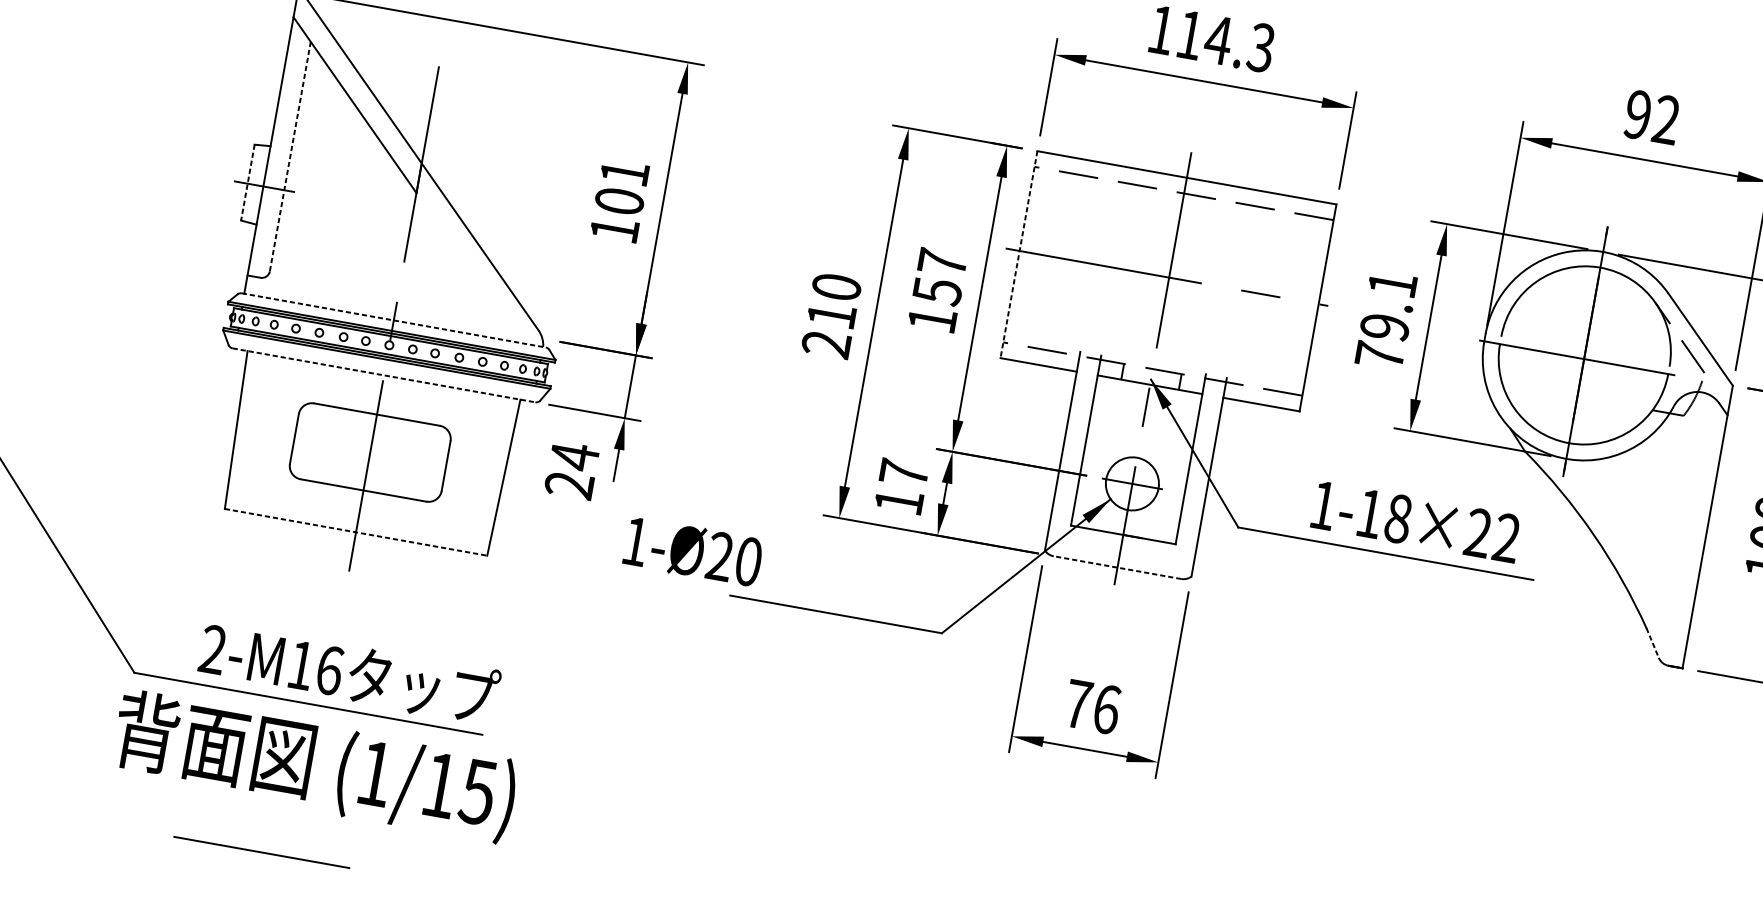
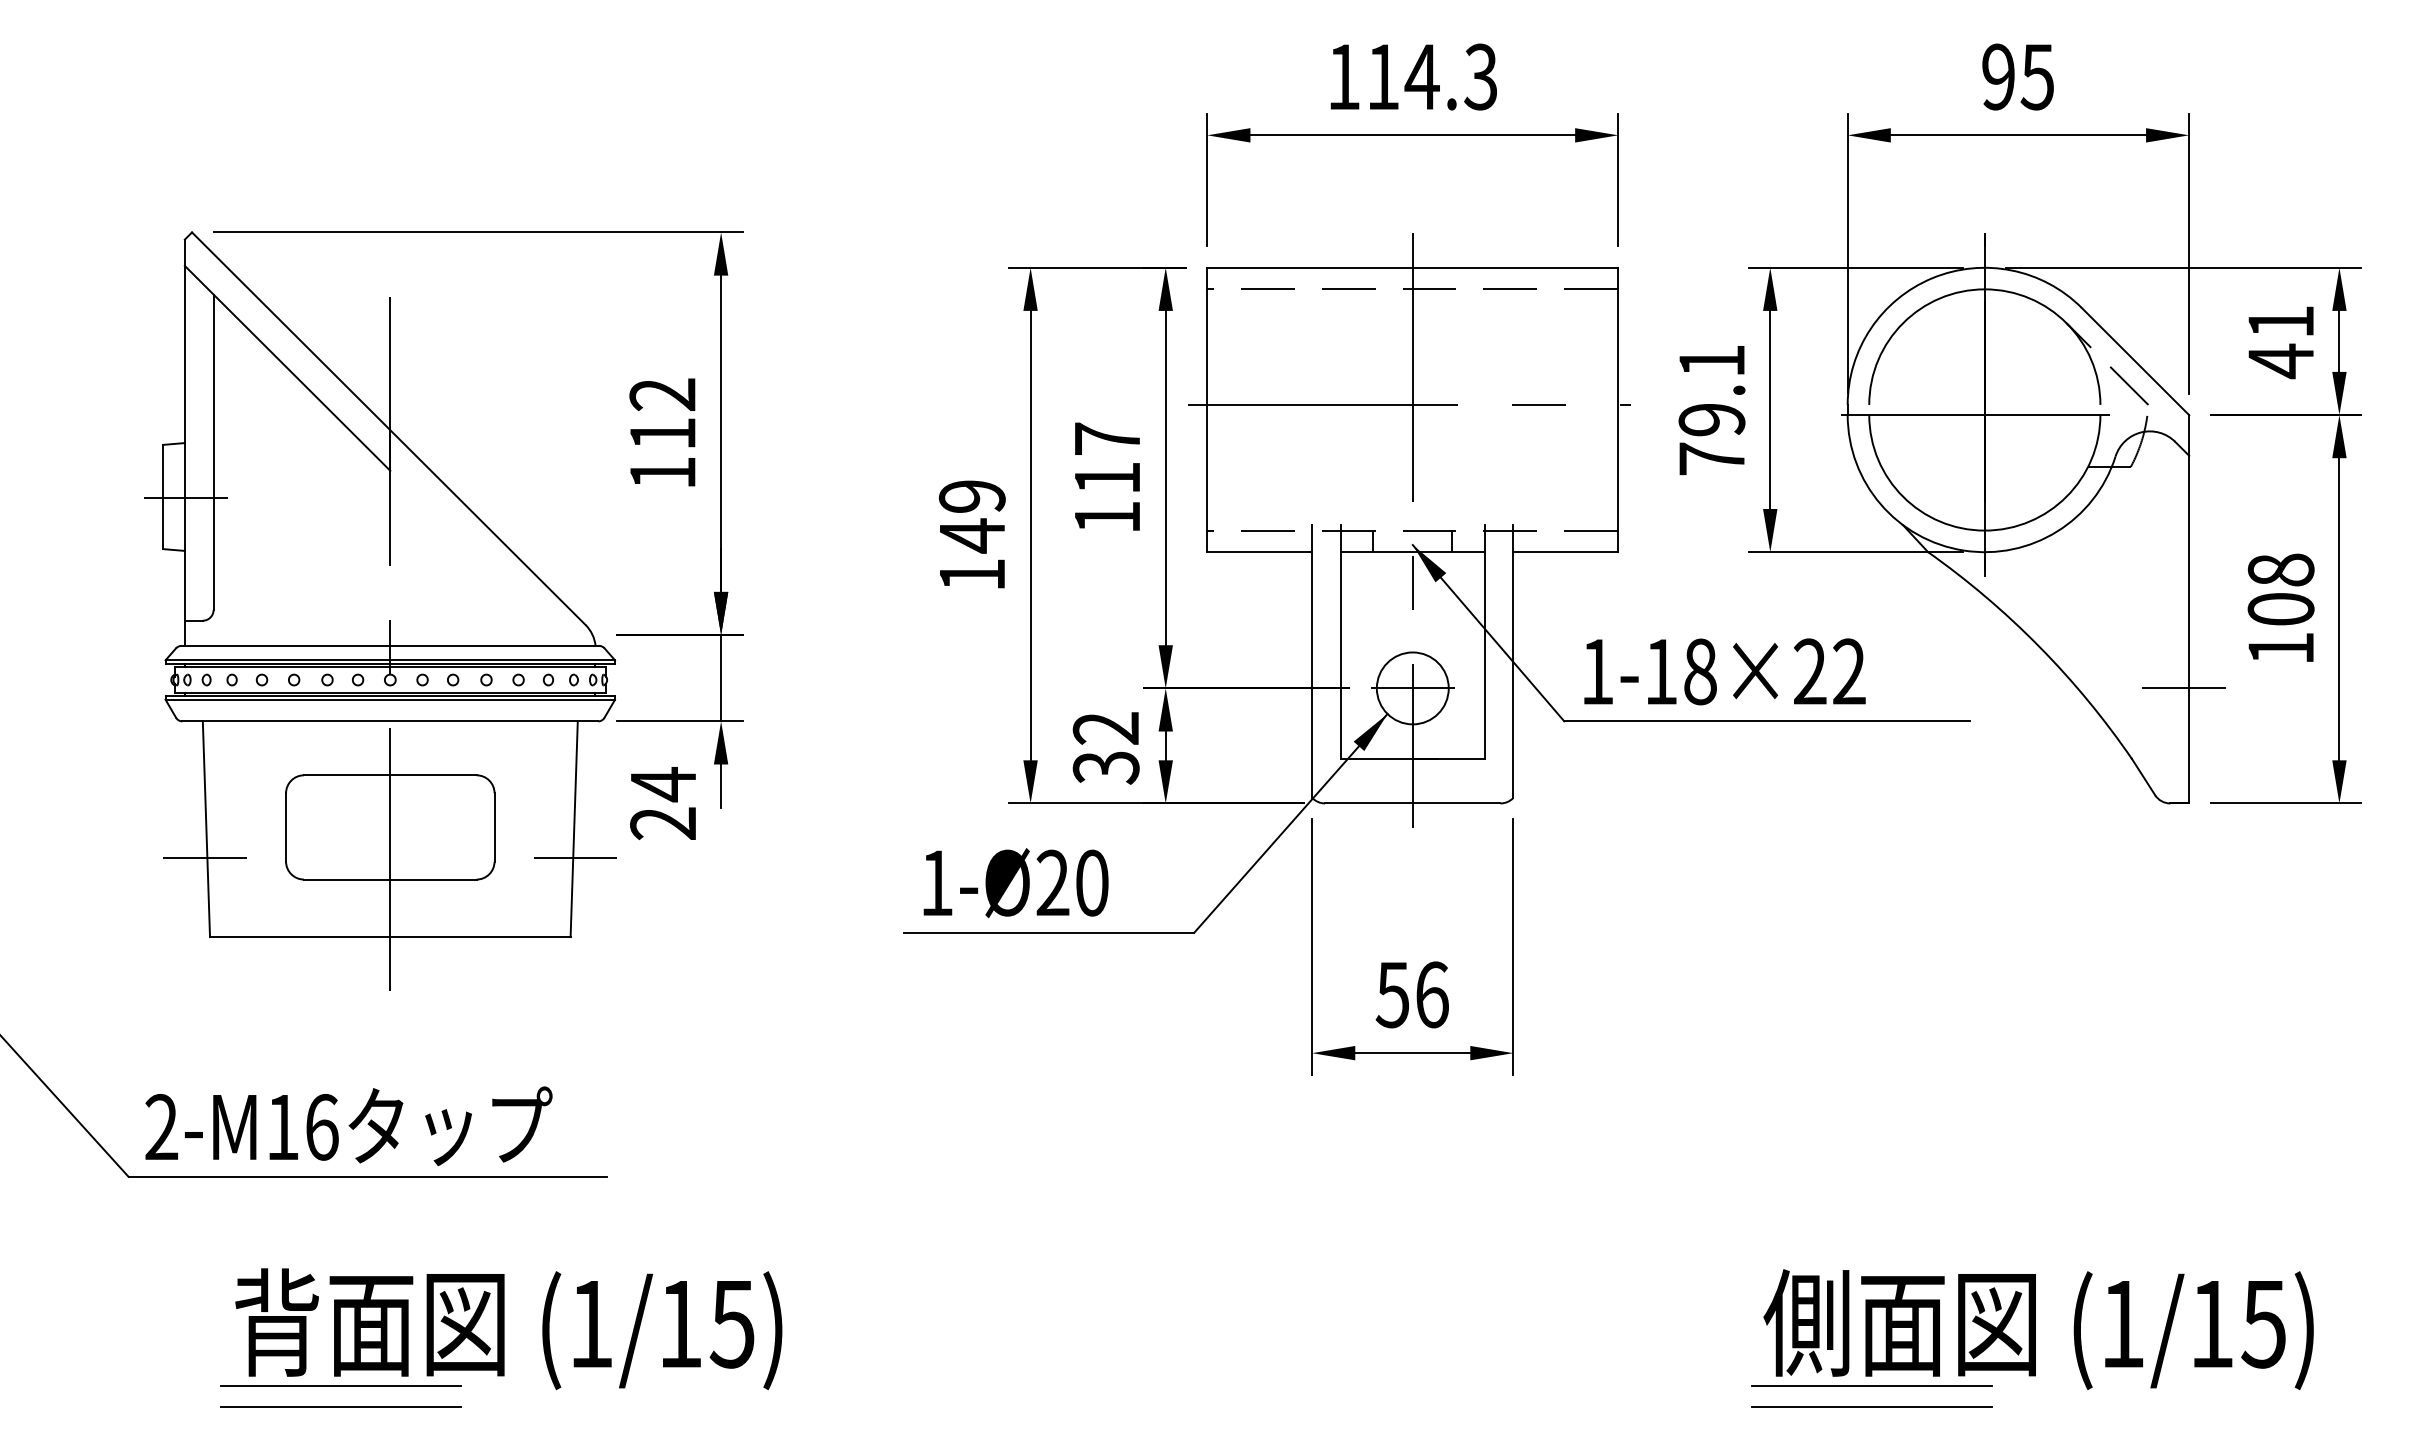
text: (1666, 119) -> (2037, 76), 92 -> 95
line: (290, 156) -> (213, 452), dashed -> solid
line: (247, 183) -> (163, 497), dashed -> solid
text: (622, 186) -> (662, 413), 101 -> 112
line: (1019, 255) -> (1207, 410), dashed -> solid
text: (937, 291) -> (1107, 478), 157 -> 117
text: (831, 315) -> (971, 535), 210 -> 149
line: (393, 320) -> (390, 645), dashed -> solid
line: (384, 375) -> (390, 721), dashed -> solid
line: (231, 451) -> (205, 858), added
text: (900, 487) -> (1105, 748), 17 -> 32
line: (501, 499) -> (575, 858), added
text: (1416, 521) -> (1724, 671), moved
line: (356, 532) -> (390, 937), dashed -> solid
text: (692, 552) -> (1015, 883), moved
line: (1117, 567) -> (1412, 803), dashed -> solid
line: (1693, 584) -> (2184, 688), added
line: (1652, 642) -> (2143, 776), dashed -> solid
text: (349, 673) -> (348, 1126), moved
text: (1077, 704) -> (1392, 995), 76 -> 56
text: (314, 766) -> (508, 1329), moved
line: (258, 868) -> (340, 1407), added

